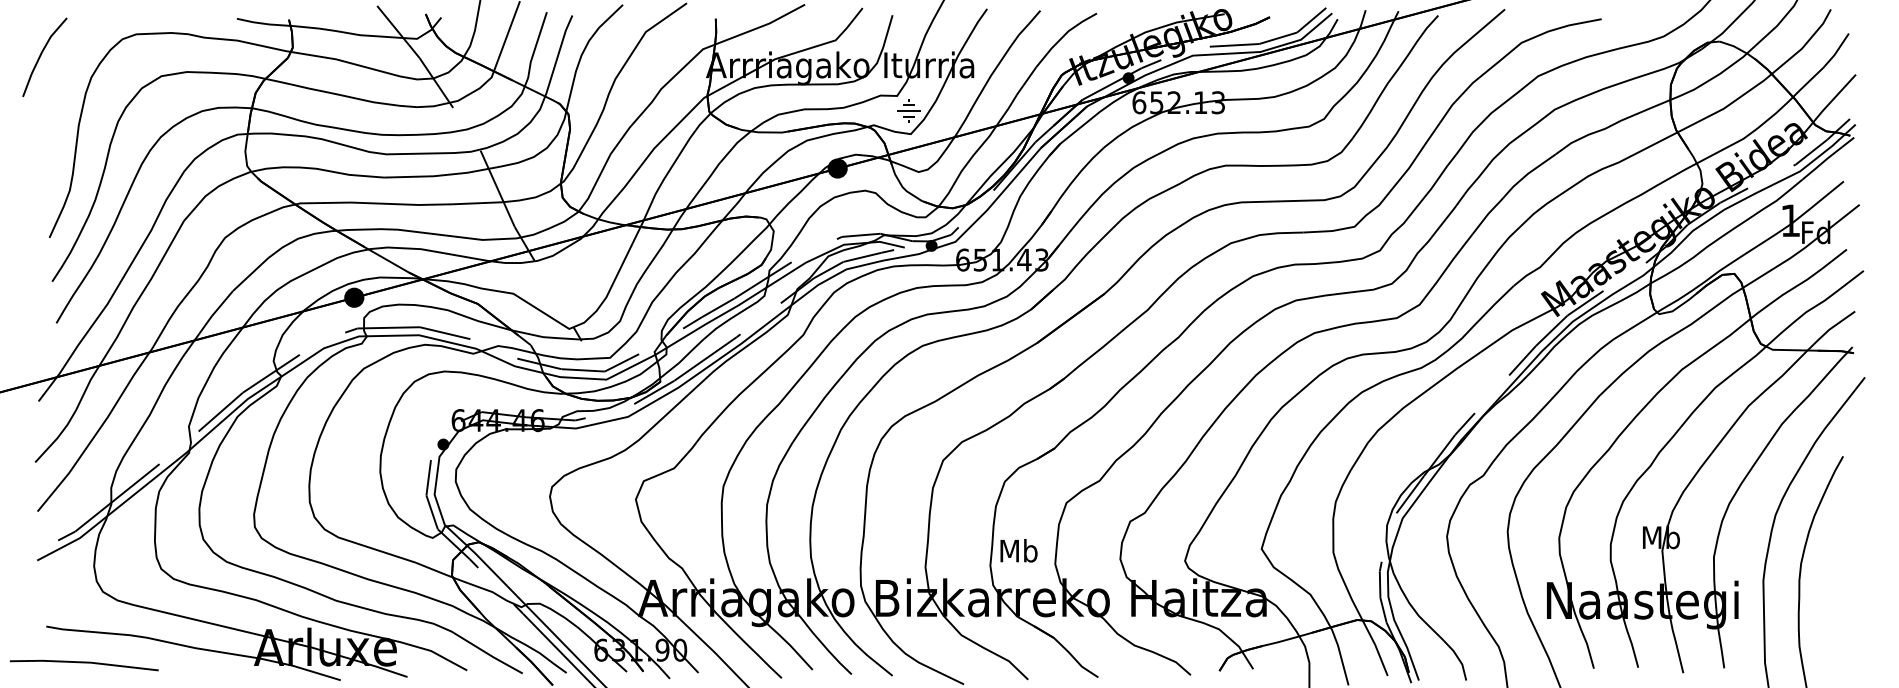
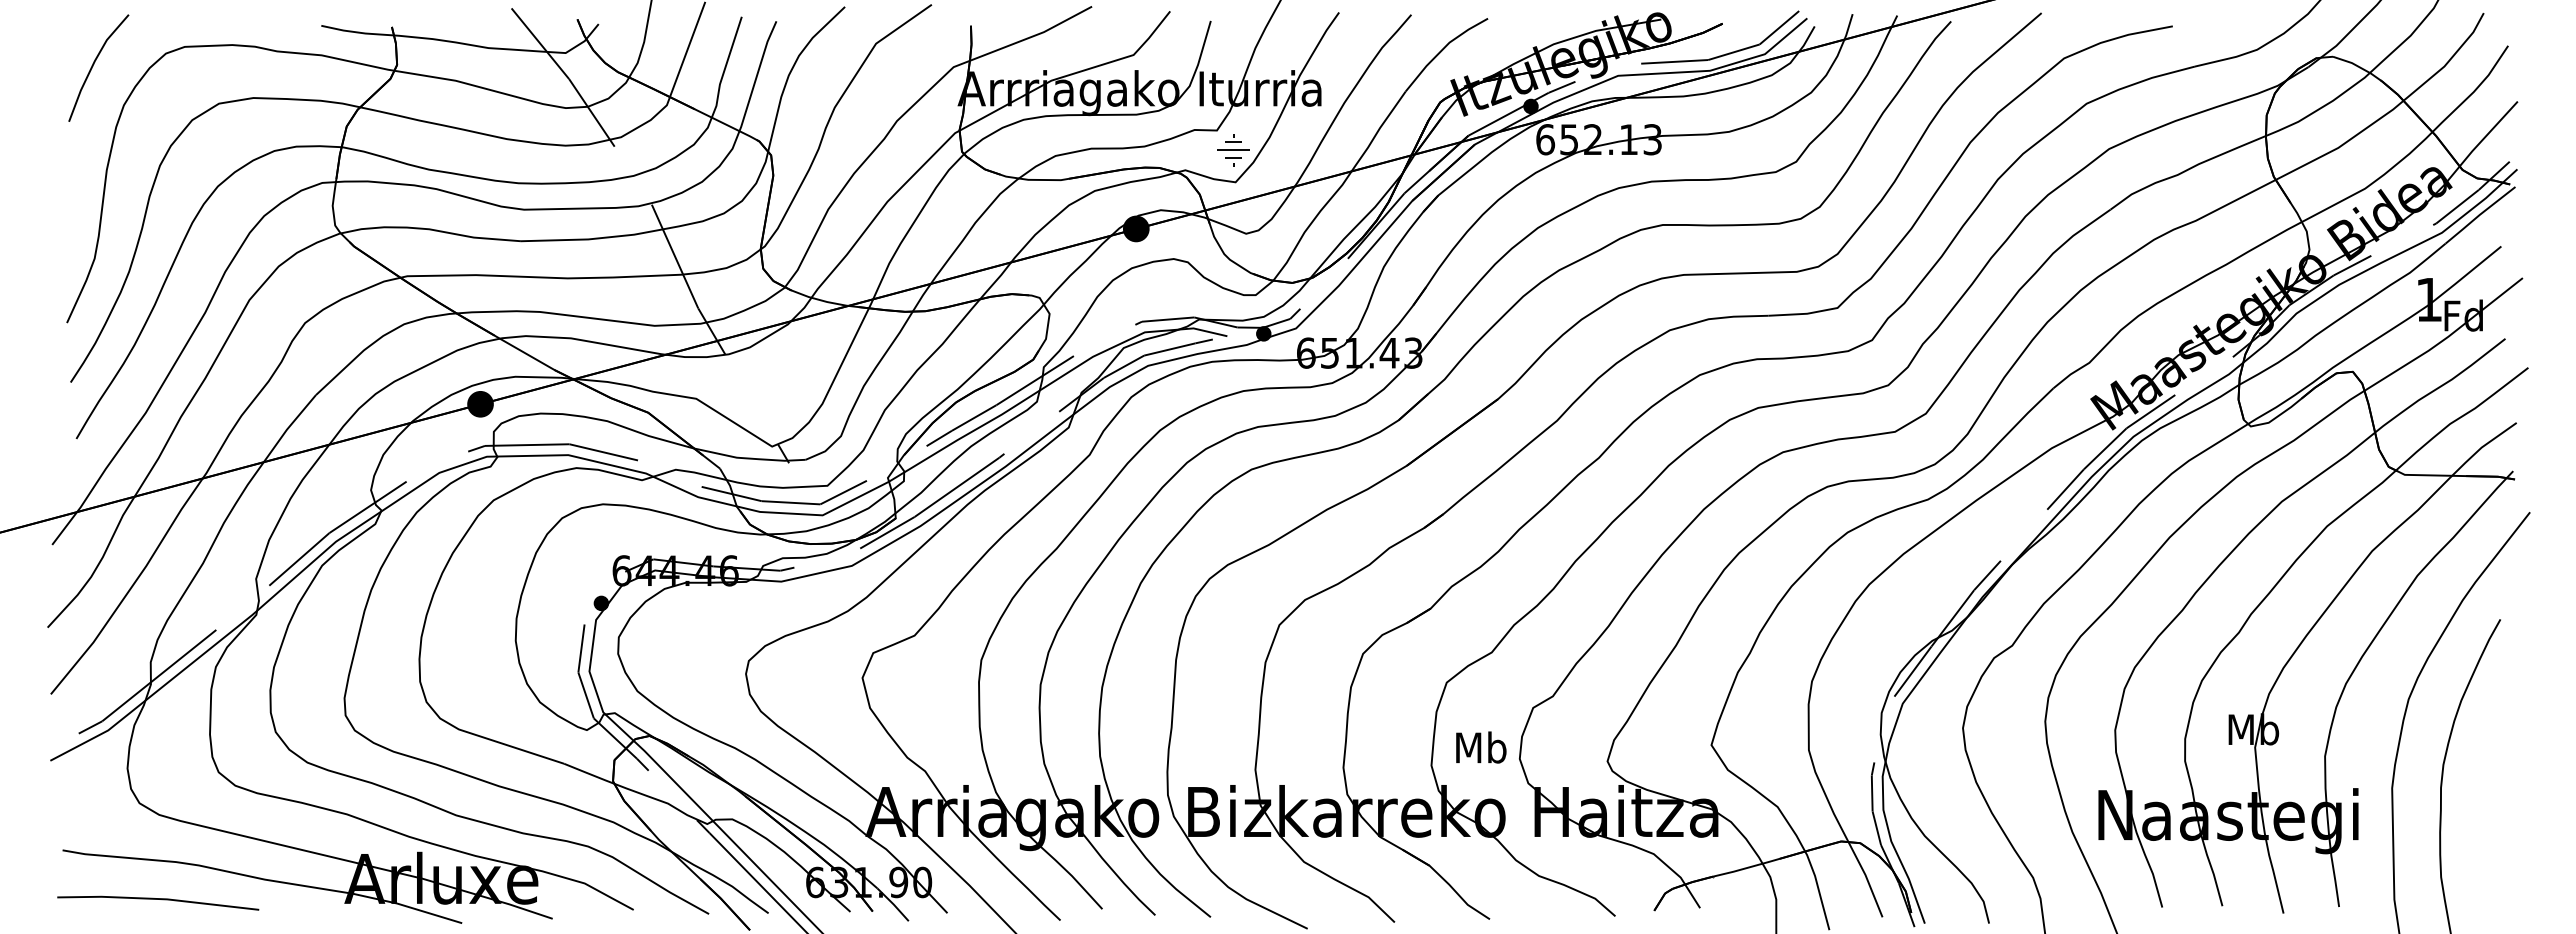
line: (41, 54) -> (94, 64), moved
text: (1019, 550) -> (1481, 747), moved
line: (84, 662) -> (158, 899), moved

